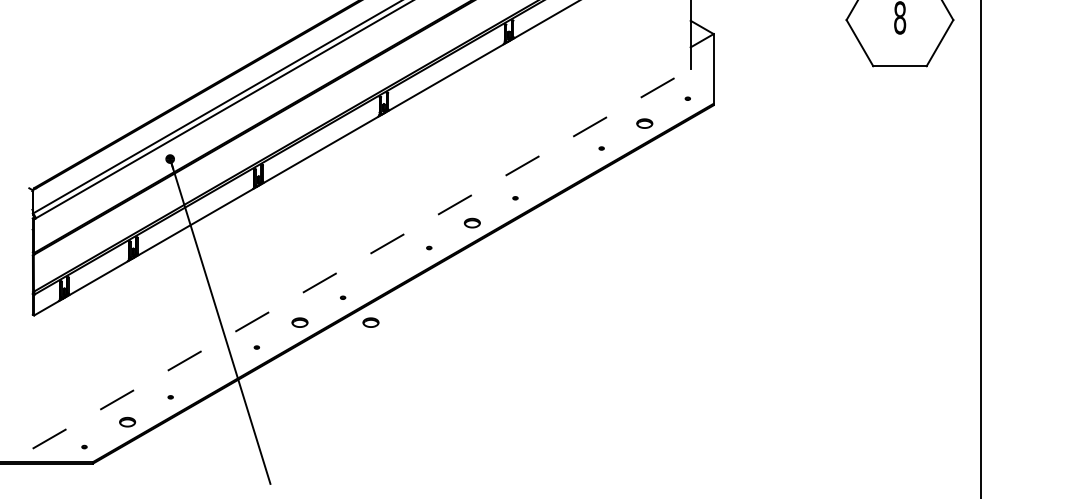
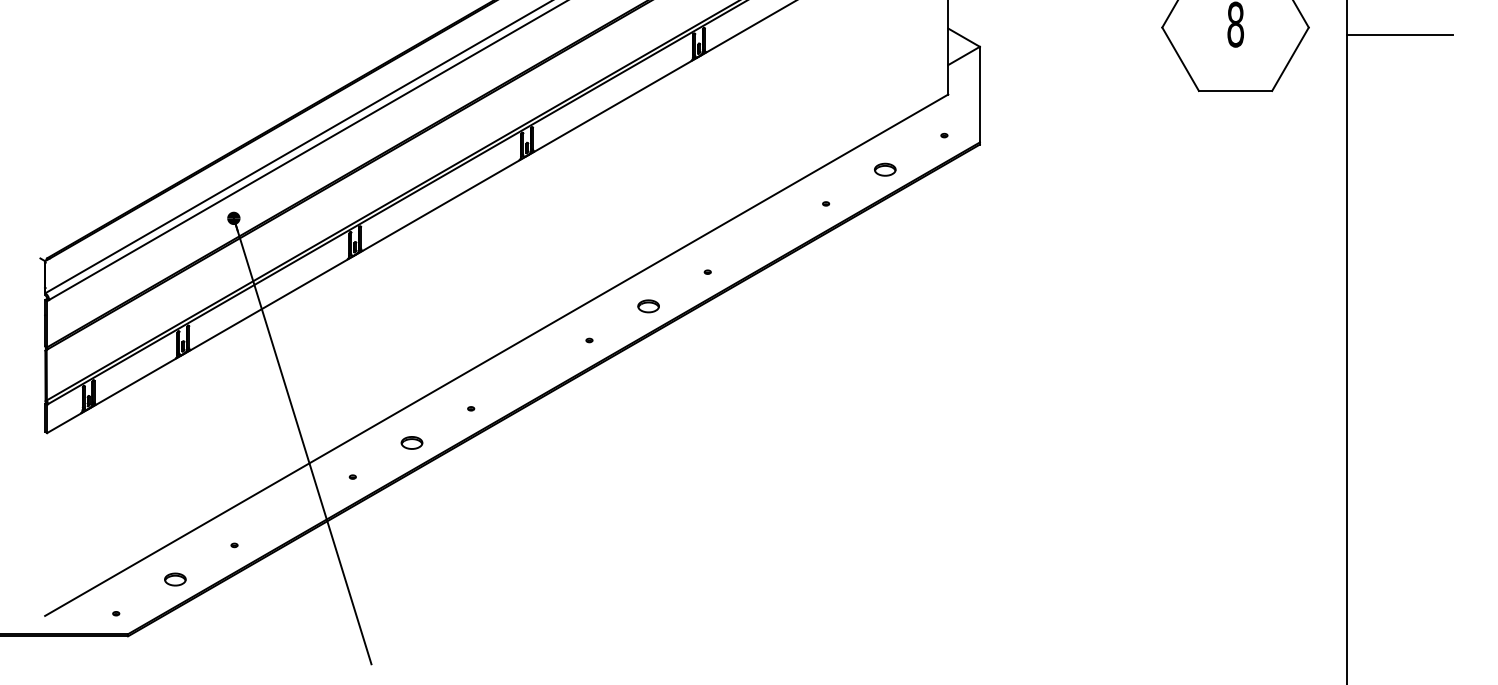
line: (1019, 25) -> (1399, 35), added
line: (361, 258) -> (496, 354), dashed -> solid
part: (370, 322) -> (508, 442), removed

